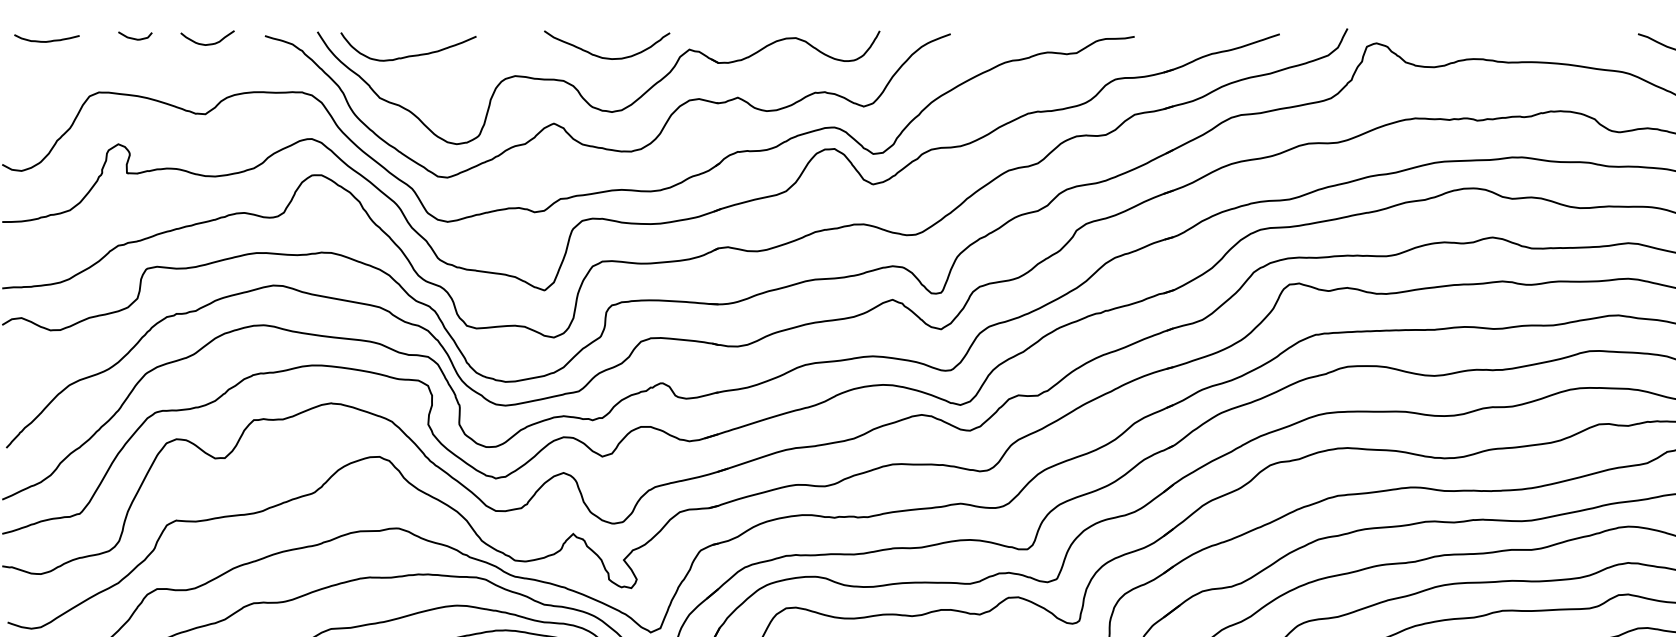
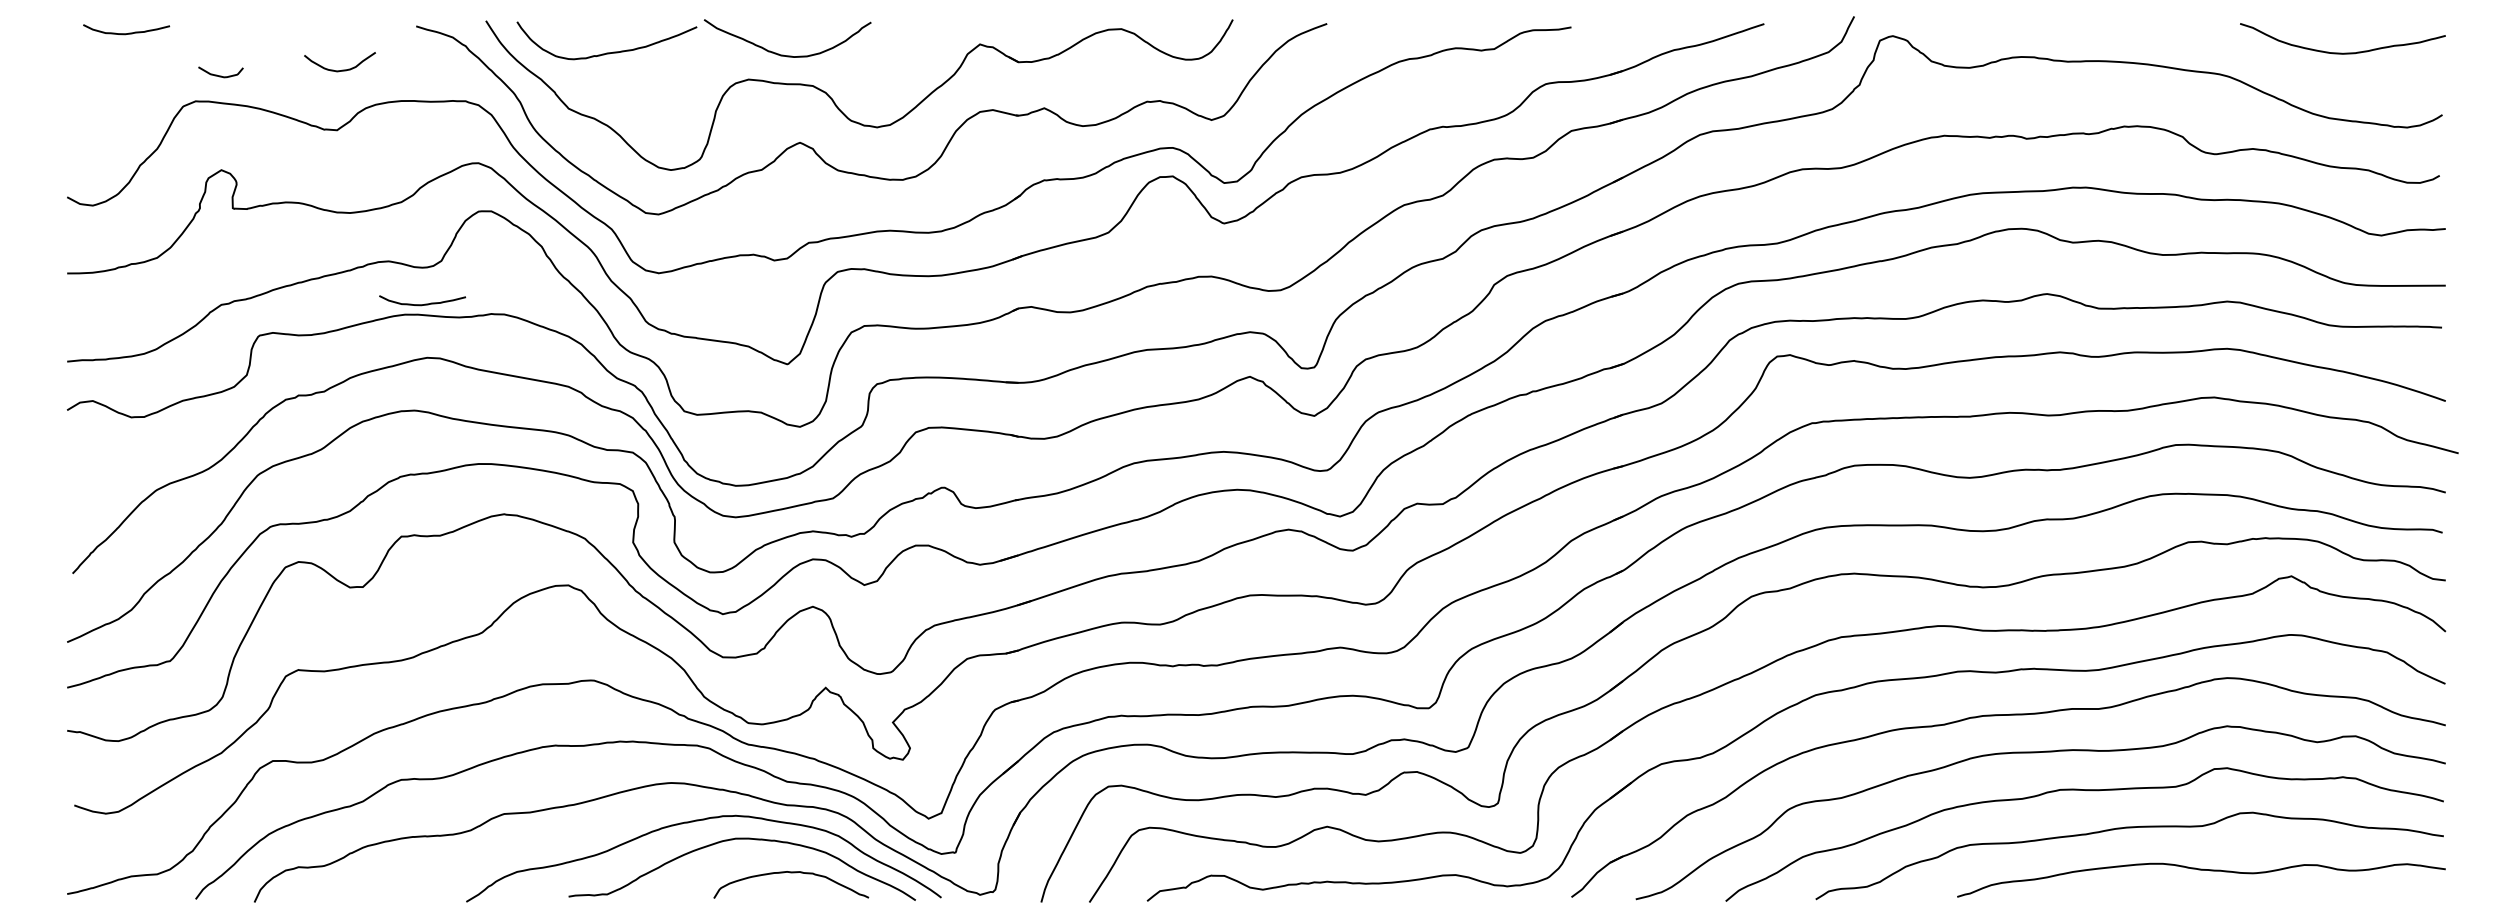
curve: (134, 38) -> (220, 75), moved
curve: (209, 43) -> (342, 69), moved
curve: (603, 57) -> (783, 54), moved
curve: (271, 244) -> (424, 303), added

